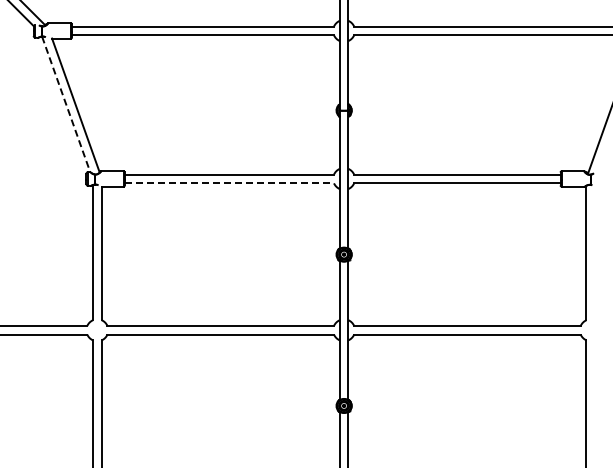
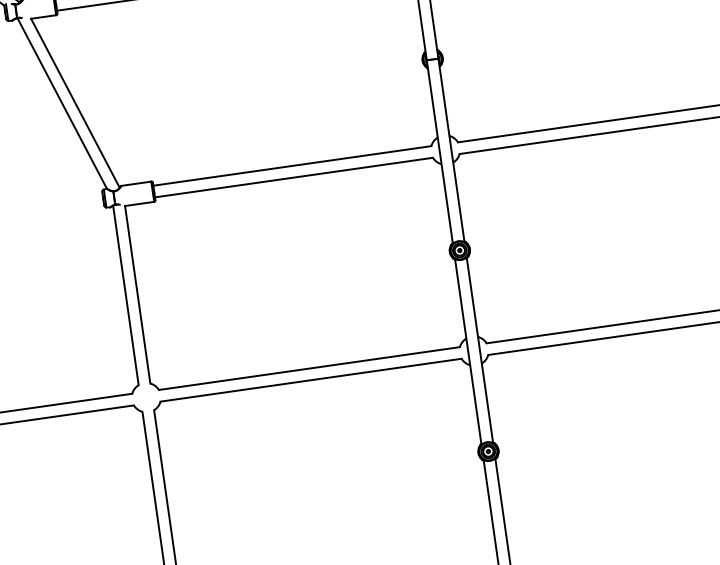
line: (66, 104) -> (62, 103), dashed -> solid
line: (229, 183) -> (294, 177), dashed -> solid

